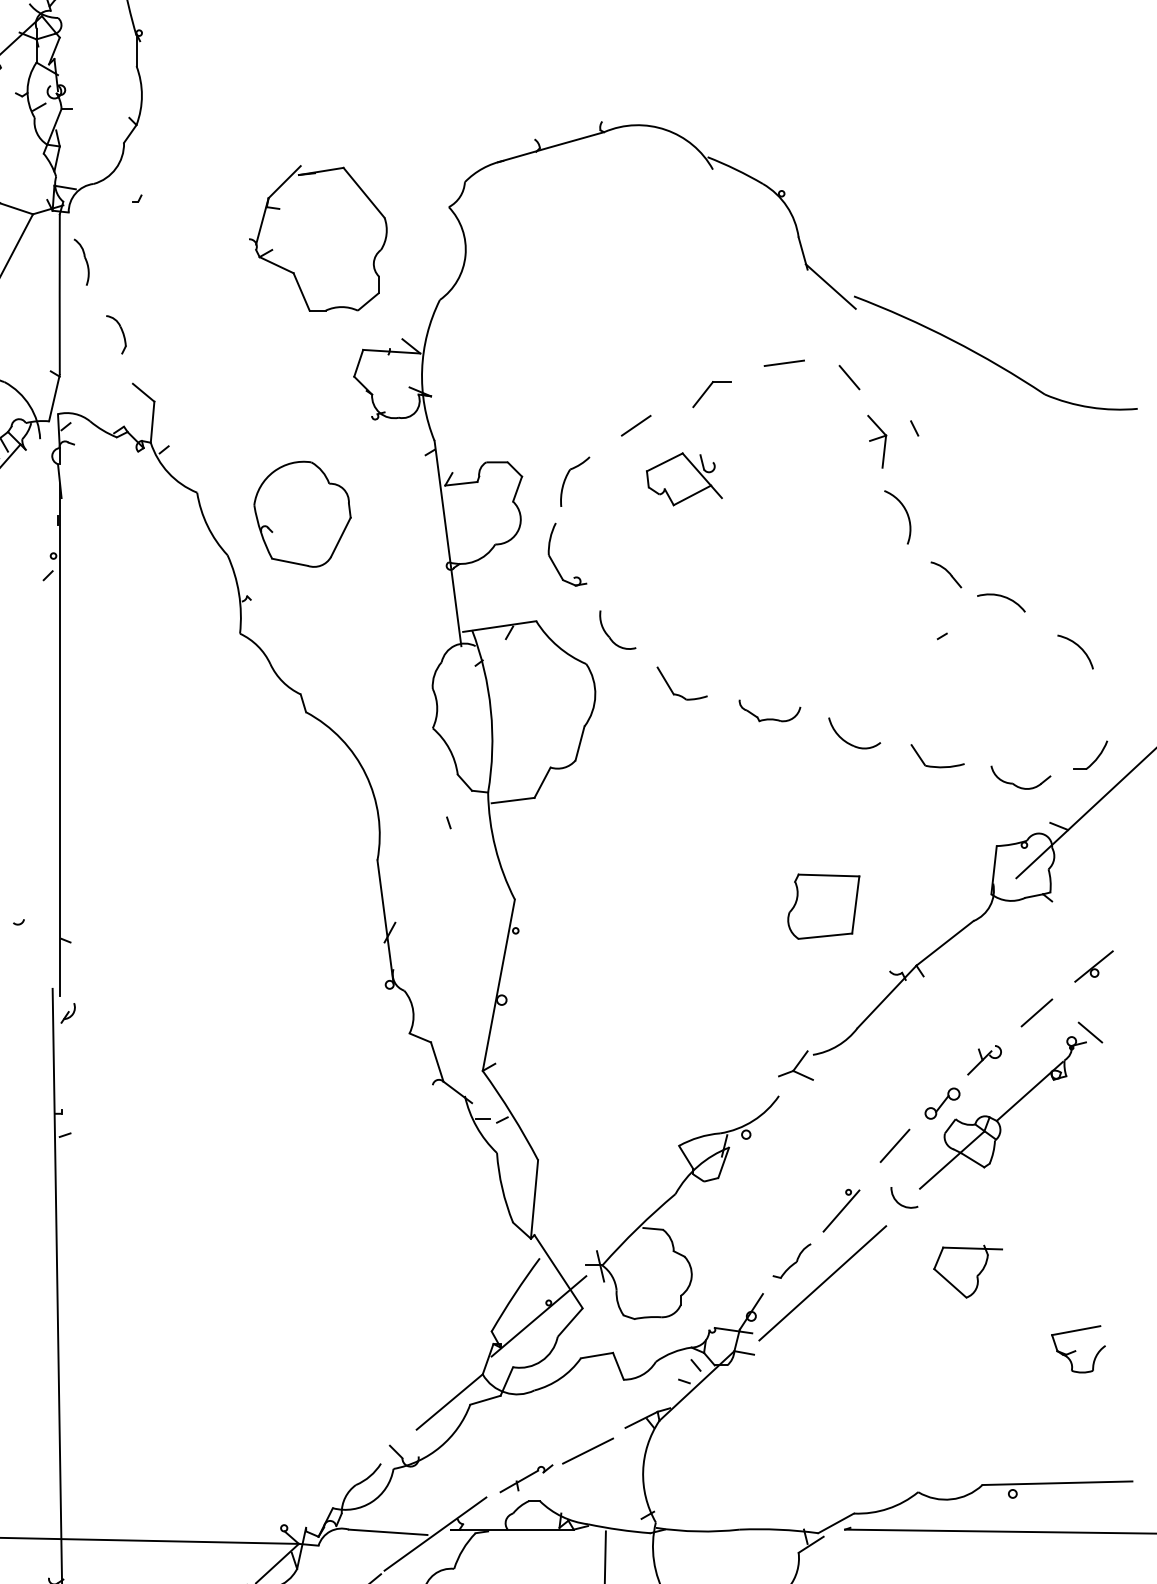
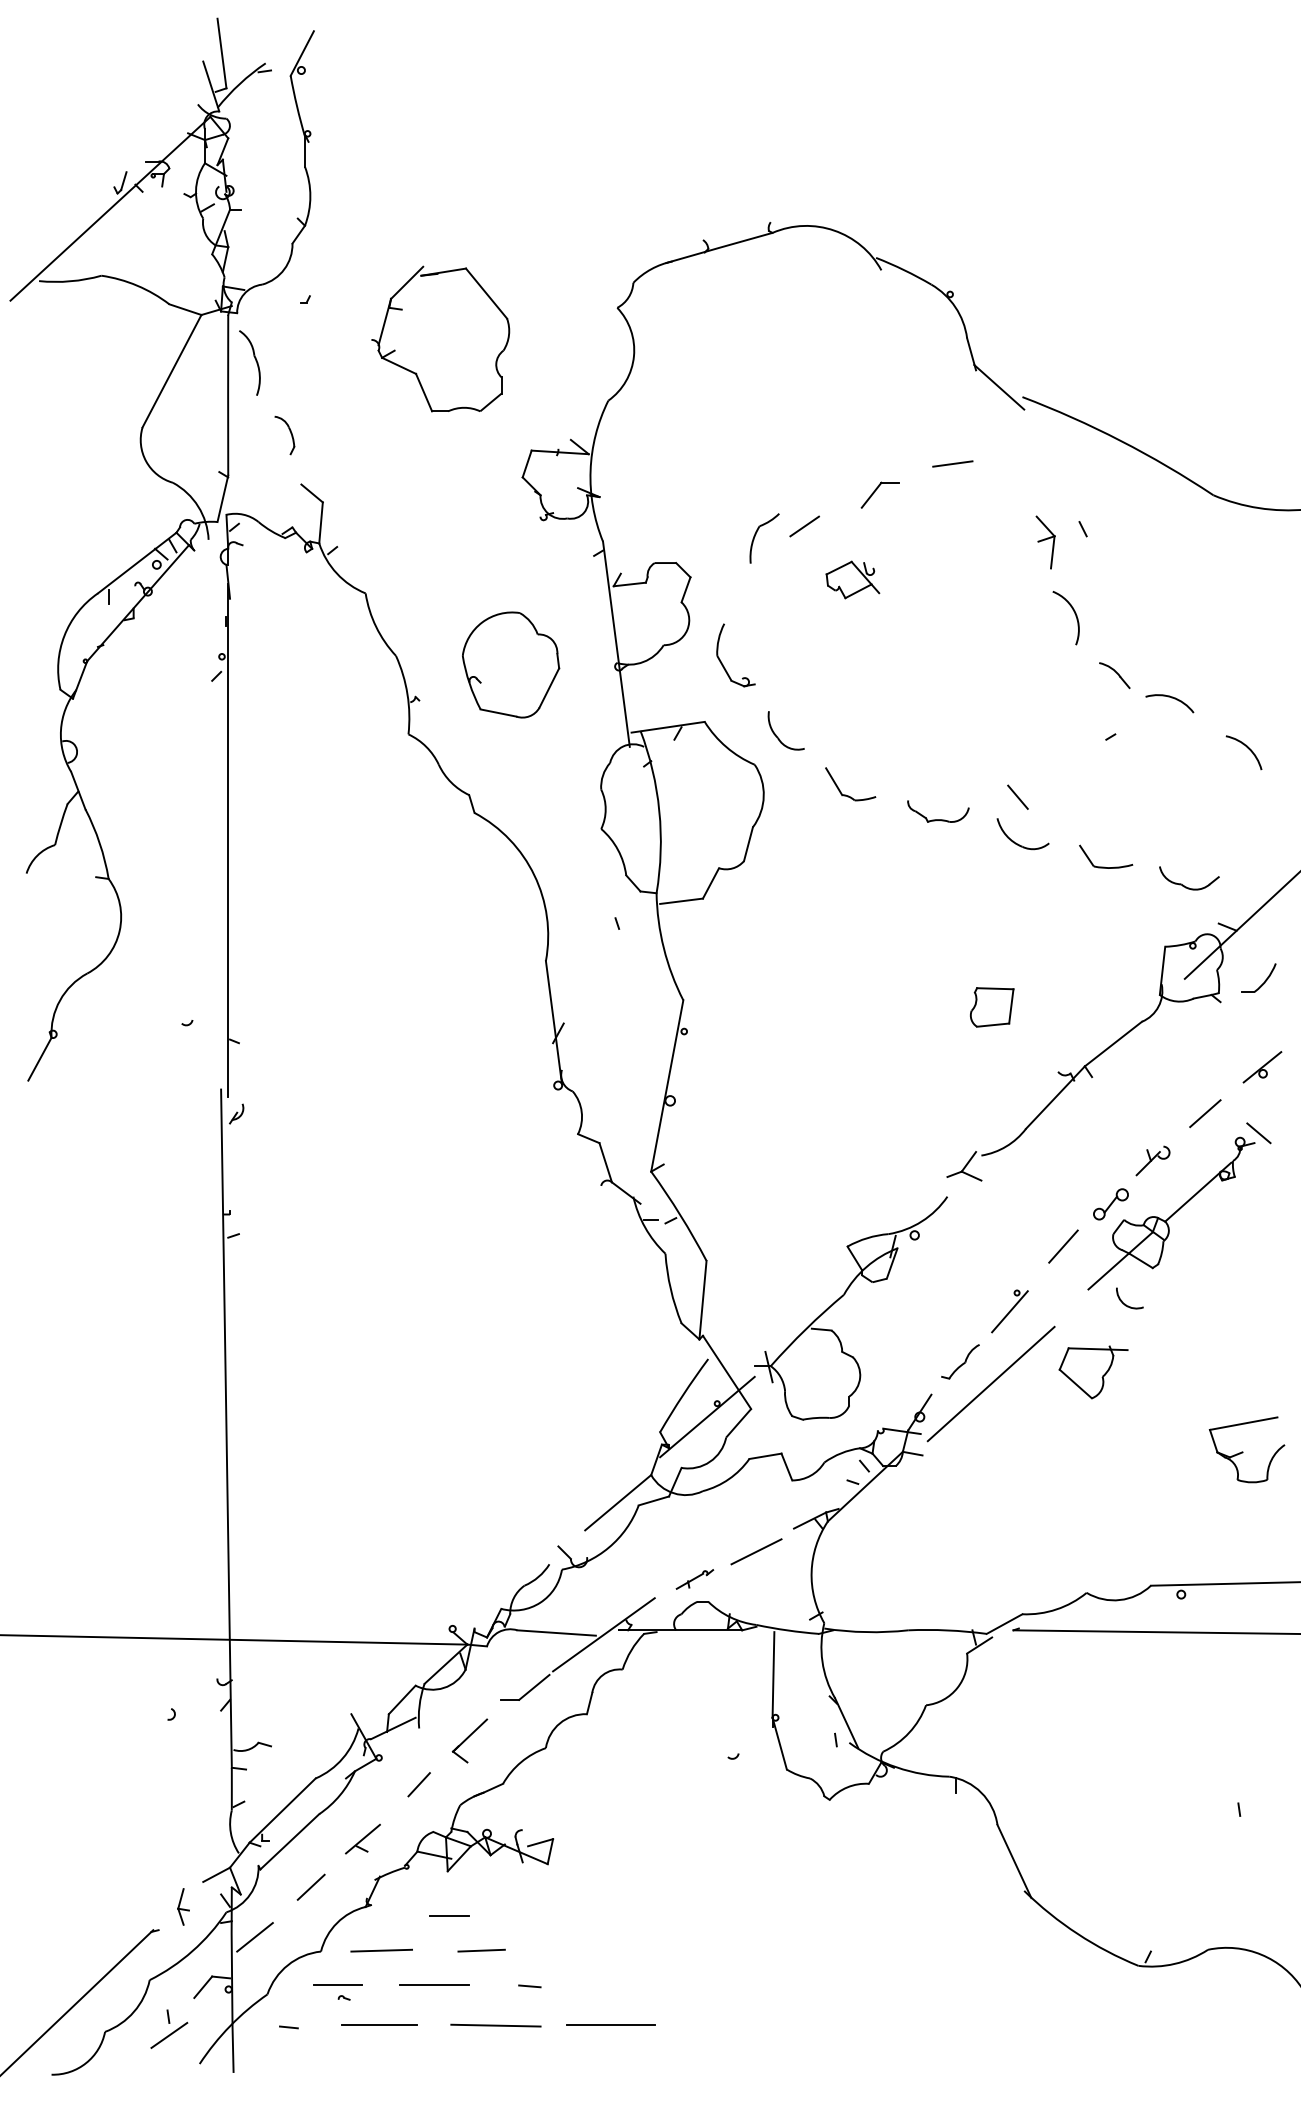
part: (82, 261) -> (250, 362), size x1.4
part: (294, 271) -> (416, 372), moved
line: (849, 376) -> (1017, 796), moved
part: (567, 477) -> (756, 534), moved
part: (684, 478) -> (852, 579), size x0.7
part: (303, 513) -> (511, 664), moved
part: (1096, 757) -> (1264, 980), moved
part: (823, 906) -> (991, 1007), size x0.6
arc: (900, 1202) -> (1125, 1303), moved
part: (968, 1271) -> (1093, 1372), moved
part: (1078, 1349) -> (1246, 1450), size x1.4
part: (526, 1478) -> (694, 1579), size x0.7

